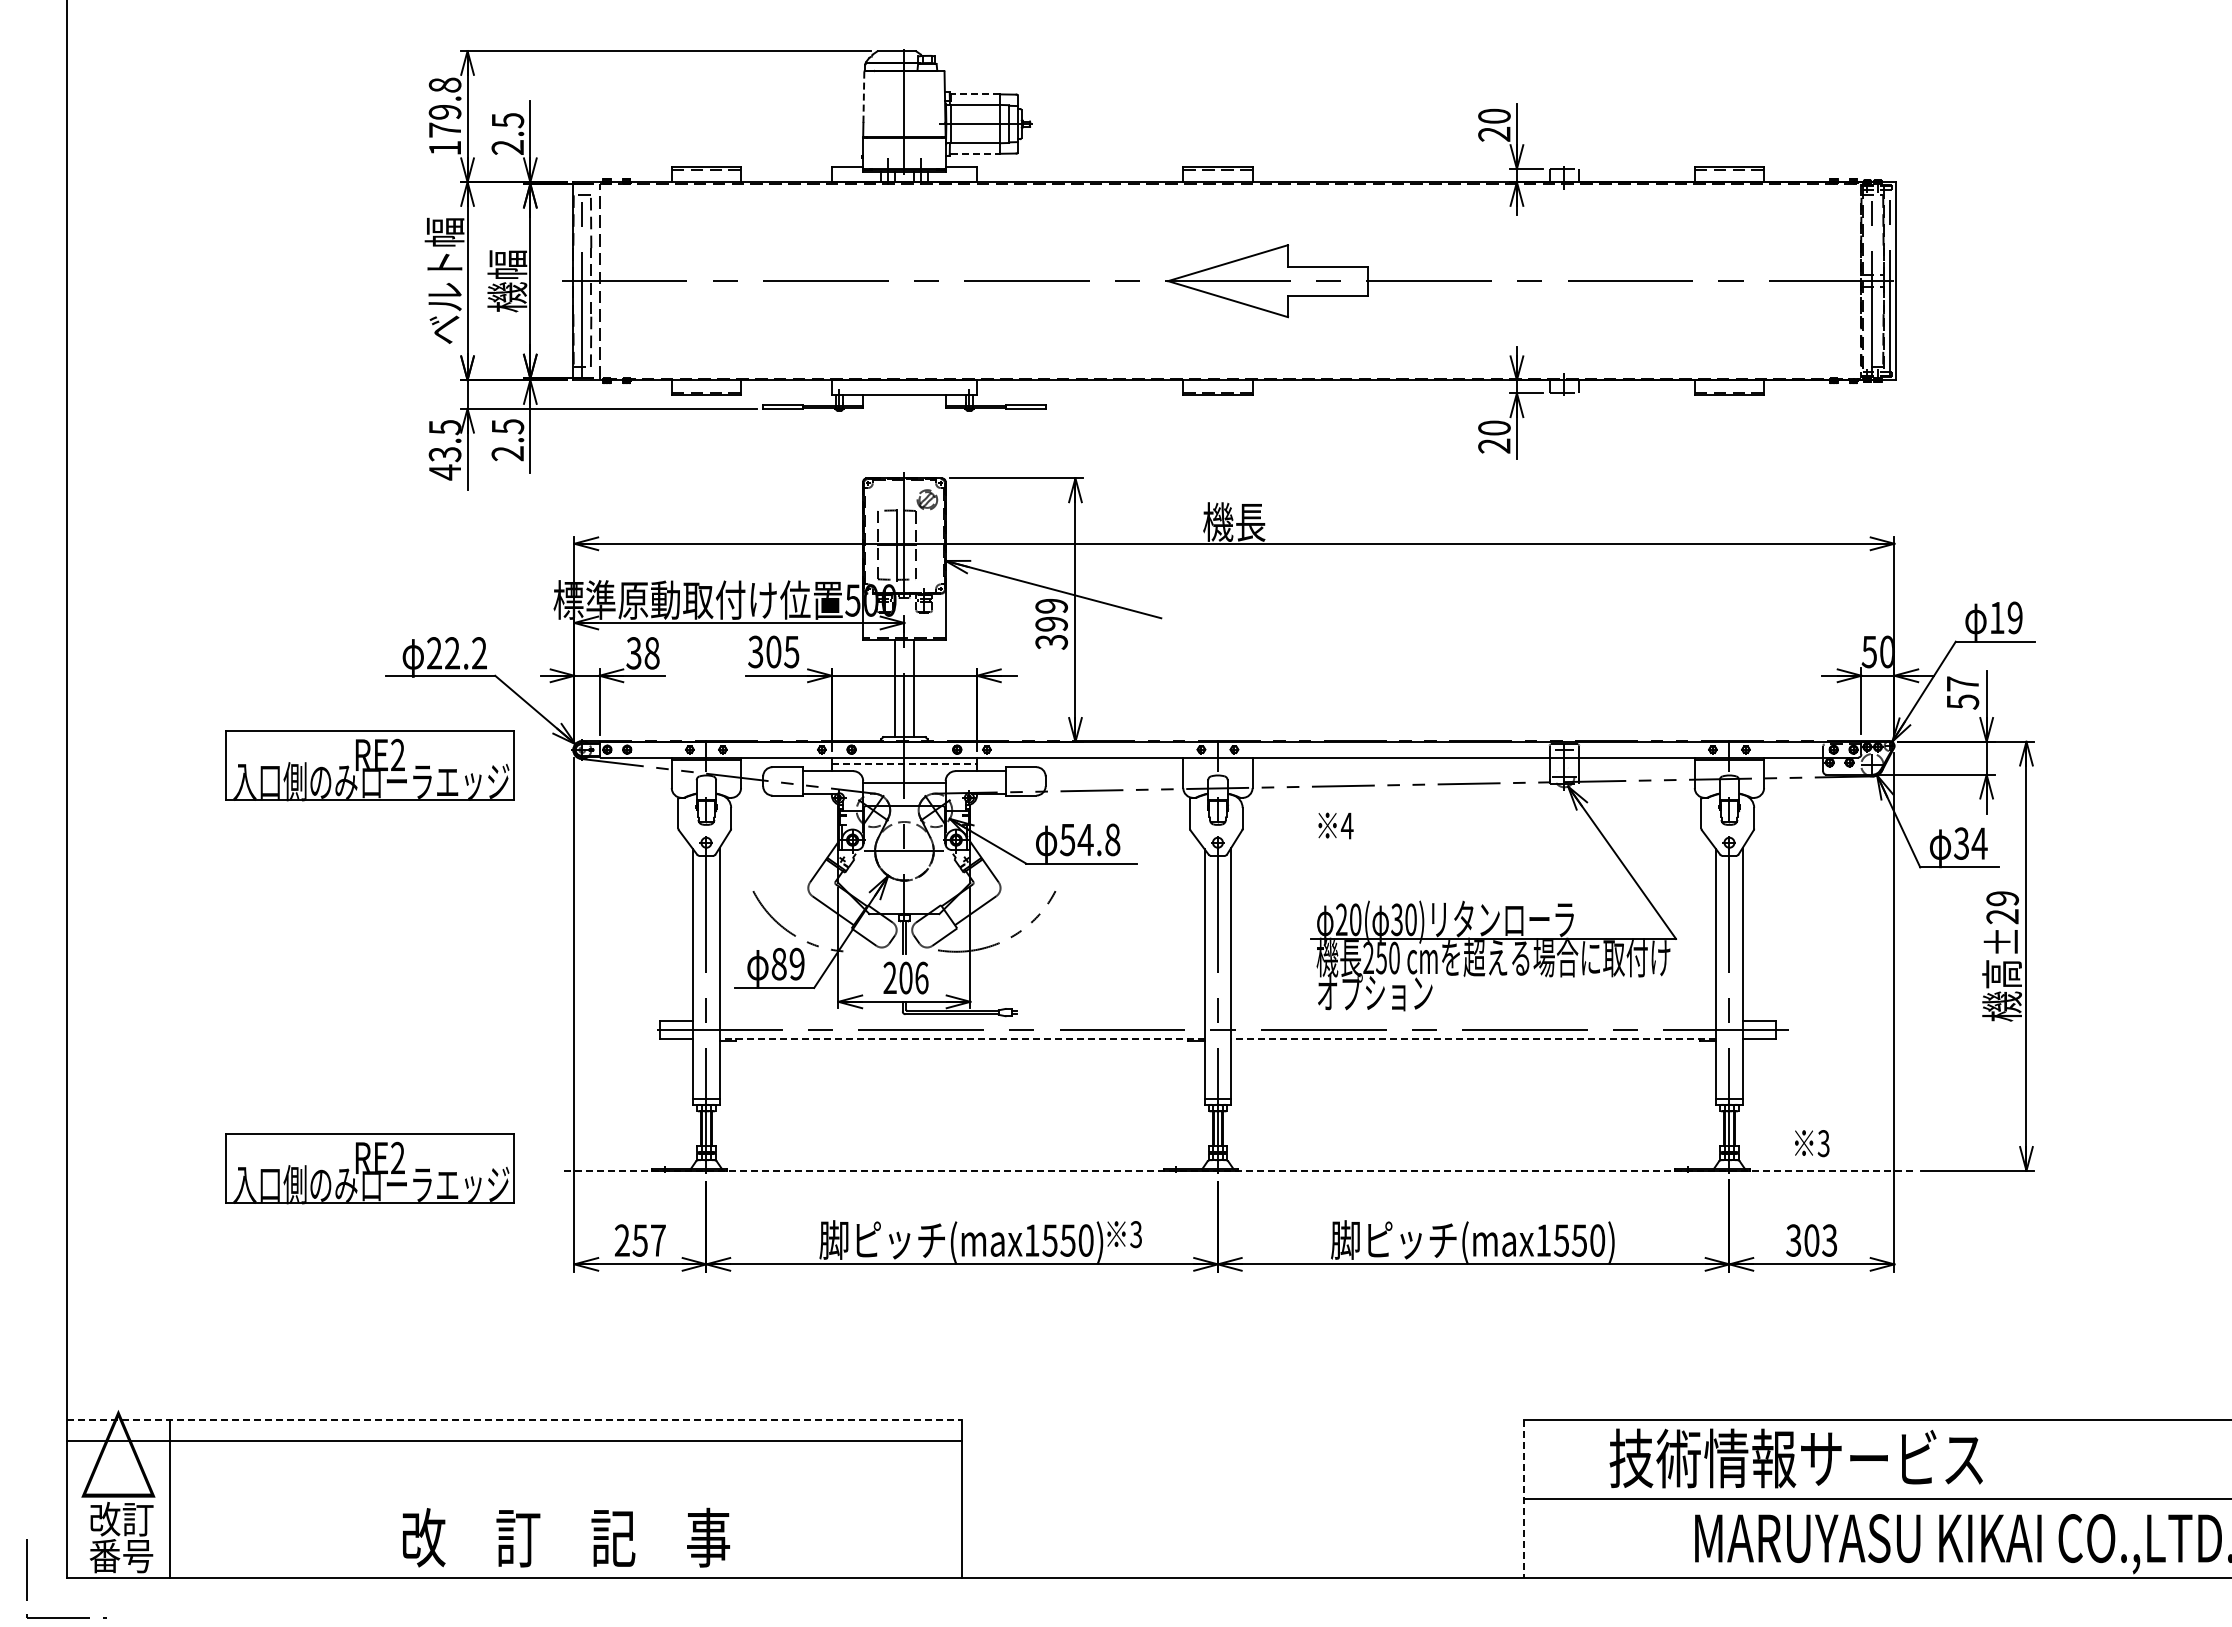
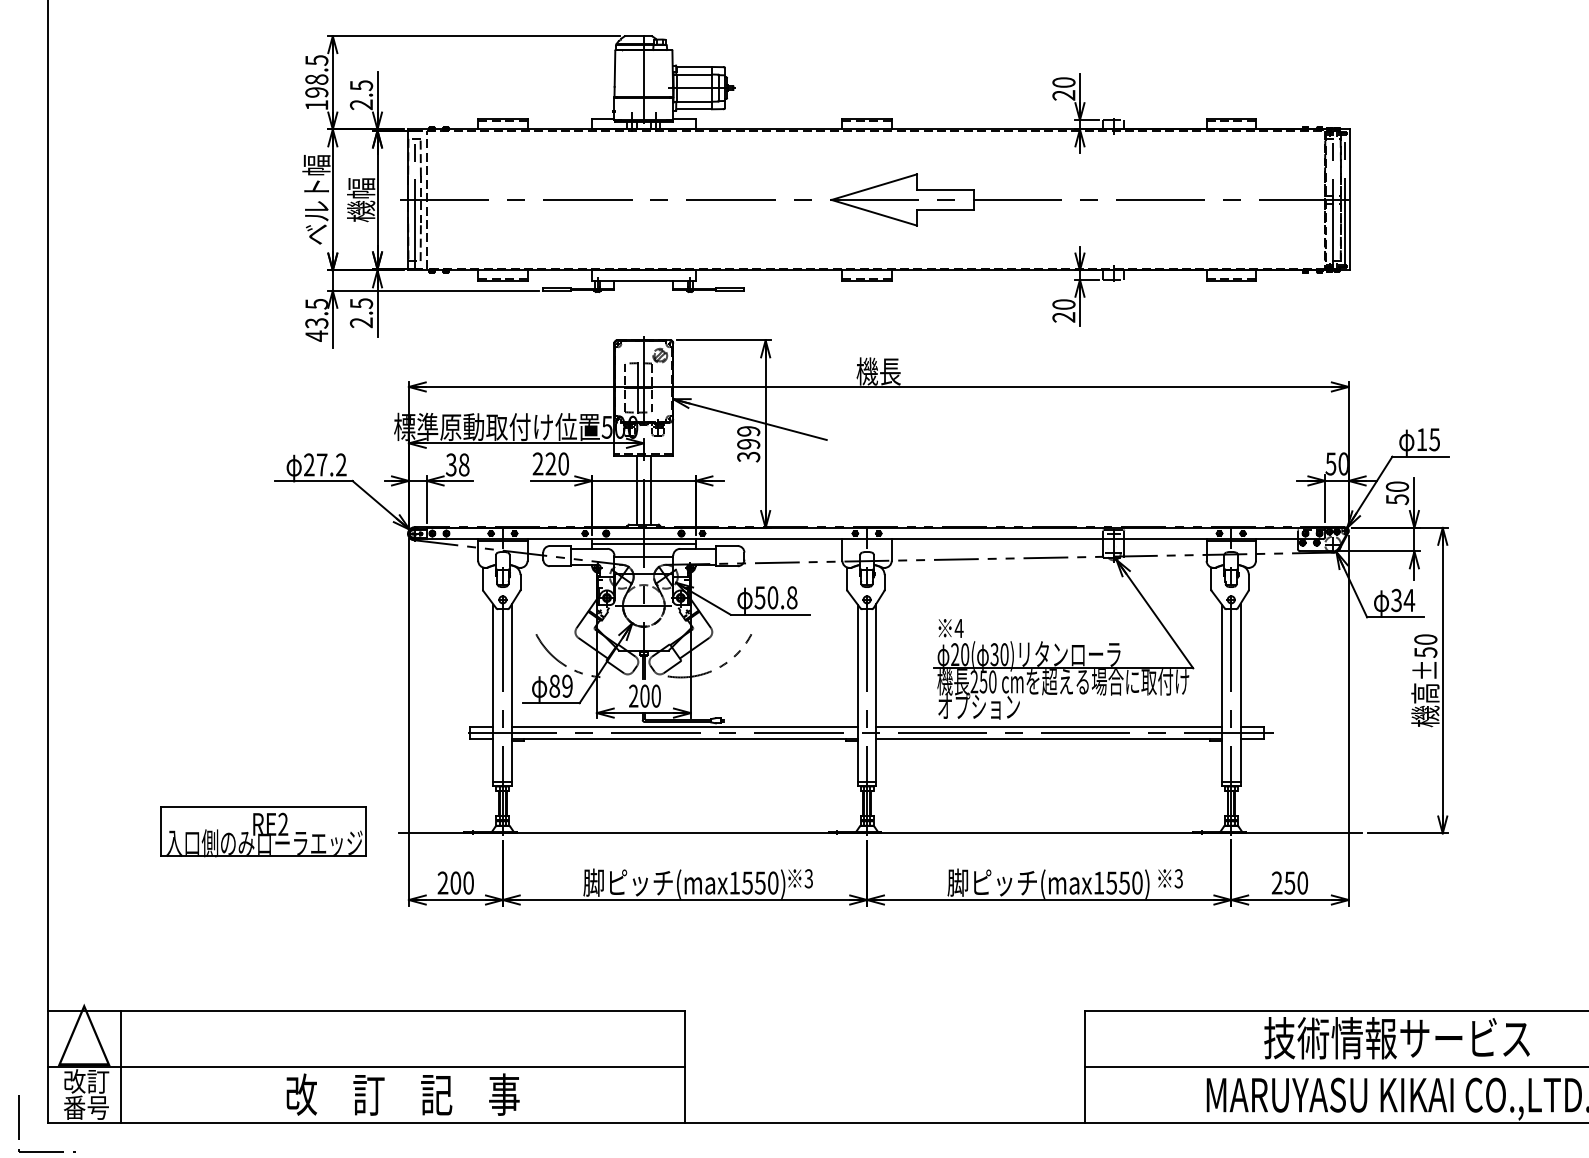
line: (975, 94) -> (694, 67), dashed -> solid
line: (863, 97) -> (614, 69), dashed -> solid
text: (444, 107) -> (316, 76), 179.8 -> 198.5
line: (976, 153) -> (695, 109), dashed -> solid
text: (2014, 617) -> (1434, 439), 19 -> 15
text: (773, 651) -> (550, 463), 305 -> 220
text: (452, 653) -> (322, 465), 22.2 -> 27.2
text: (1962, 683) -> (1397, 486), 57 -> 50
line: (904, 764) -> (643, 544), dashed -> solid
part: (369, 765) -> (262, 544), removed
text: (1335, 825) -> (950, 628), moved
text: (1085, 839) -> (772, 597), 54.8 -> 50.8
text: (2002, 907) -> (1425, 645), ±29 -> ±50
text: (921, 977) -> (656, 695), 206 -> 200
line: (961, 1020) -> (684, 726), added
line: (1473, 1020) -> (1049, 726), added
line: (962, 1038) -> (685, 739), dashed -> solid
line: (1473, 1038) -> (1049, 739), dashed -> solid
text: (1812, 1143) -> (1170, 878), moved
line: (1236, 1170) -> (880, 833), dashed -> solid
text: (648, 1240) -> (461, 883), 257 -> 200
text: (1811, 1240) -> (1289, 883), 303 -> 250
line: (514, 1419) -> (366, 1010), dashed -> solid
line: (513, 1440) -> (365, 1066), moved
text: (1795, 1458) -> (1396, 1038), moved
line: (1524, 1499) -> (1085, 1067), dashed -> solid

